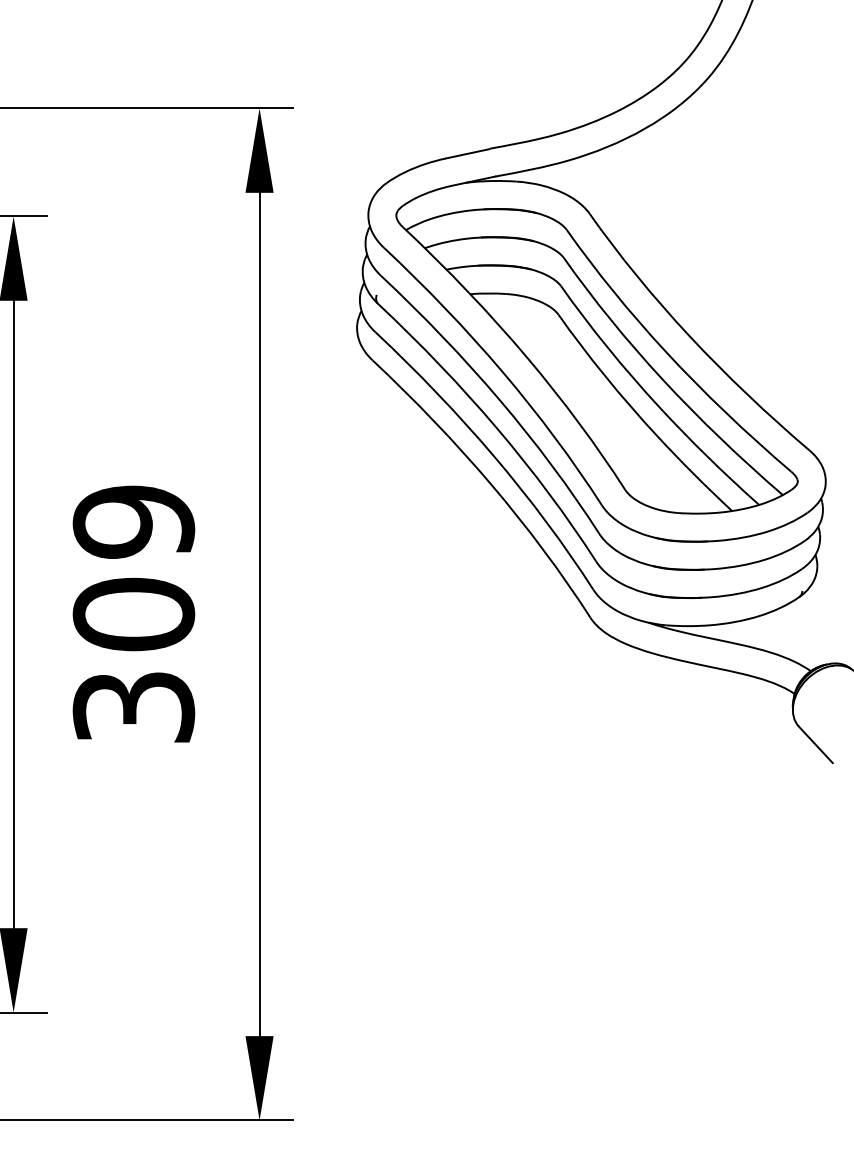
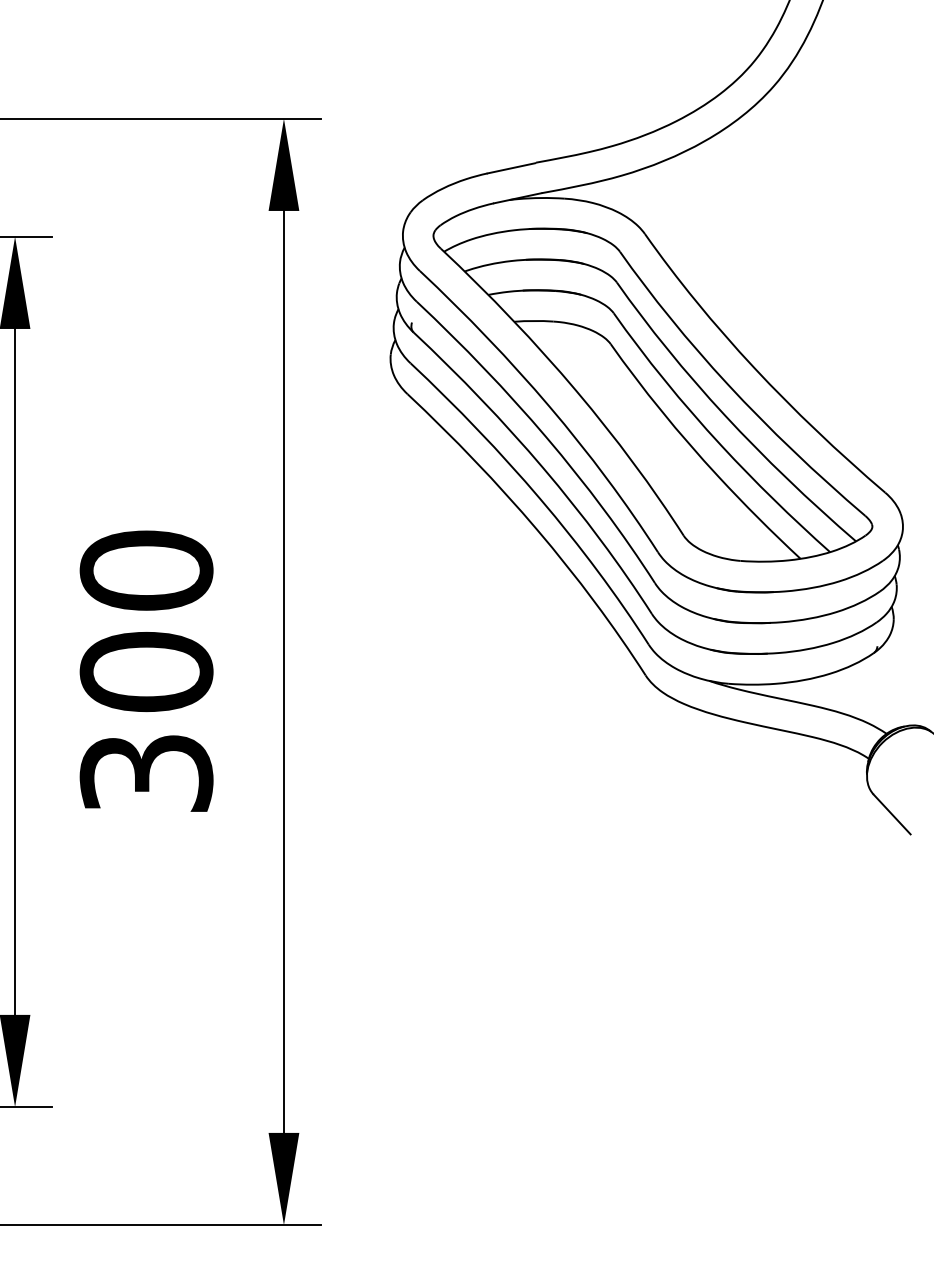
text: (133, 521) -> (146, 570), 309 -> 300

